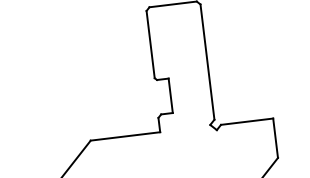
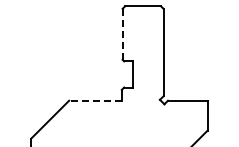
line: (150, 43) -> (122, 33), solid -> dashed
line: (125, 136) -> (95, 100), solid -> dashed

